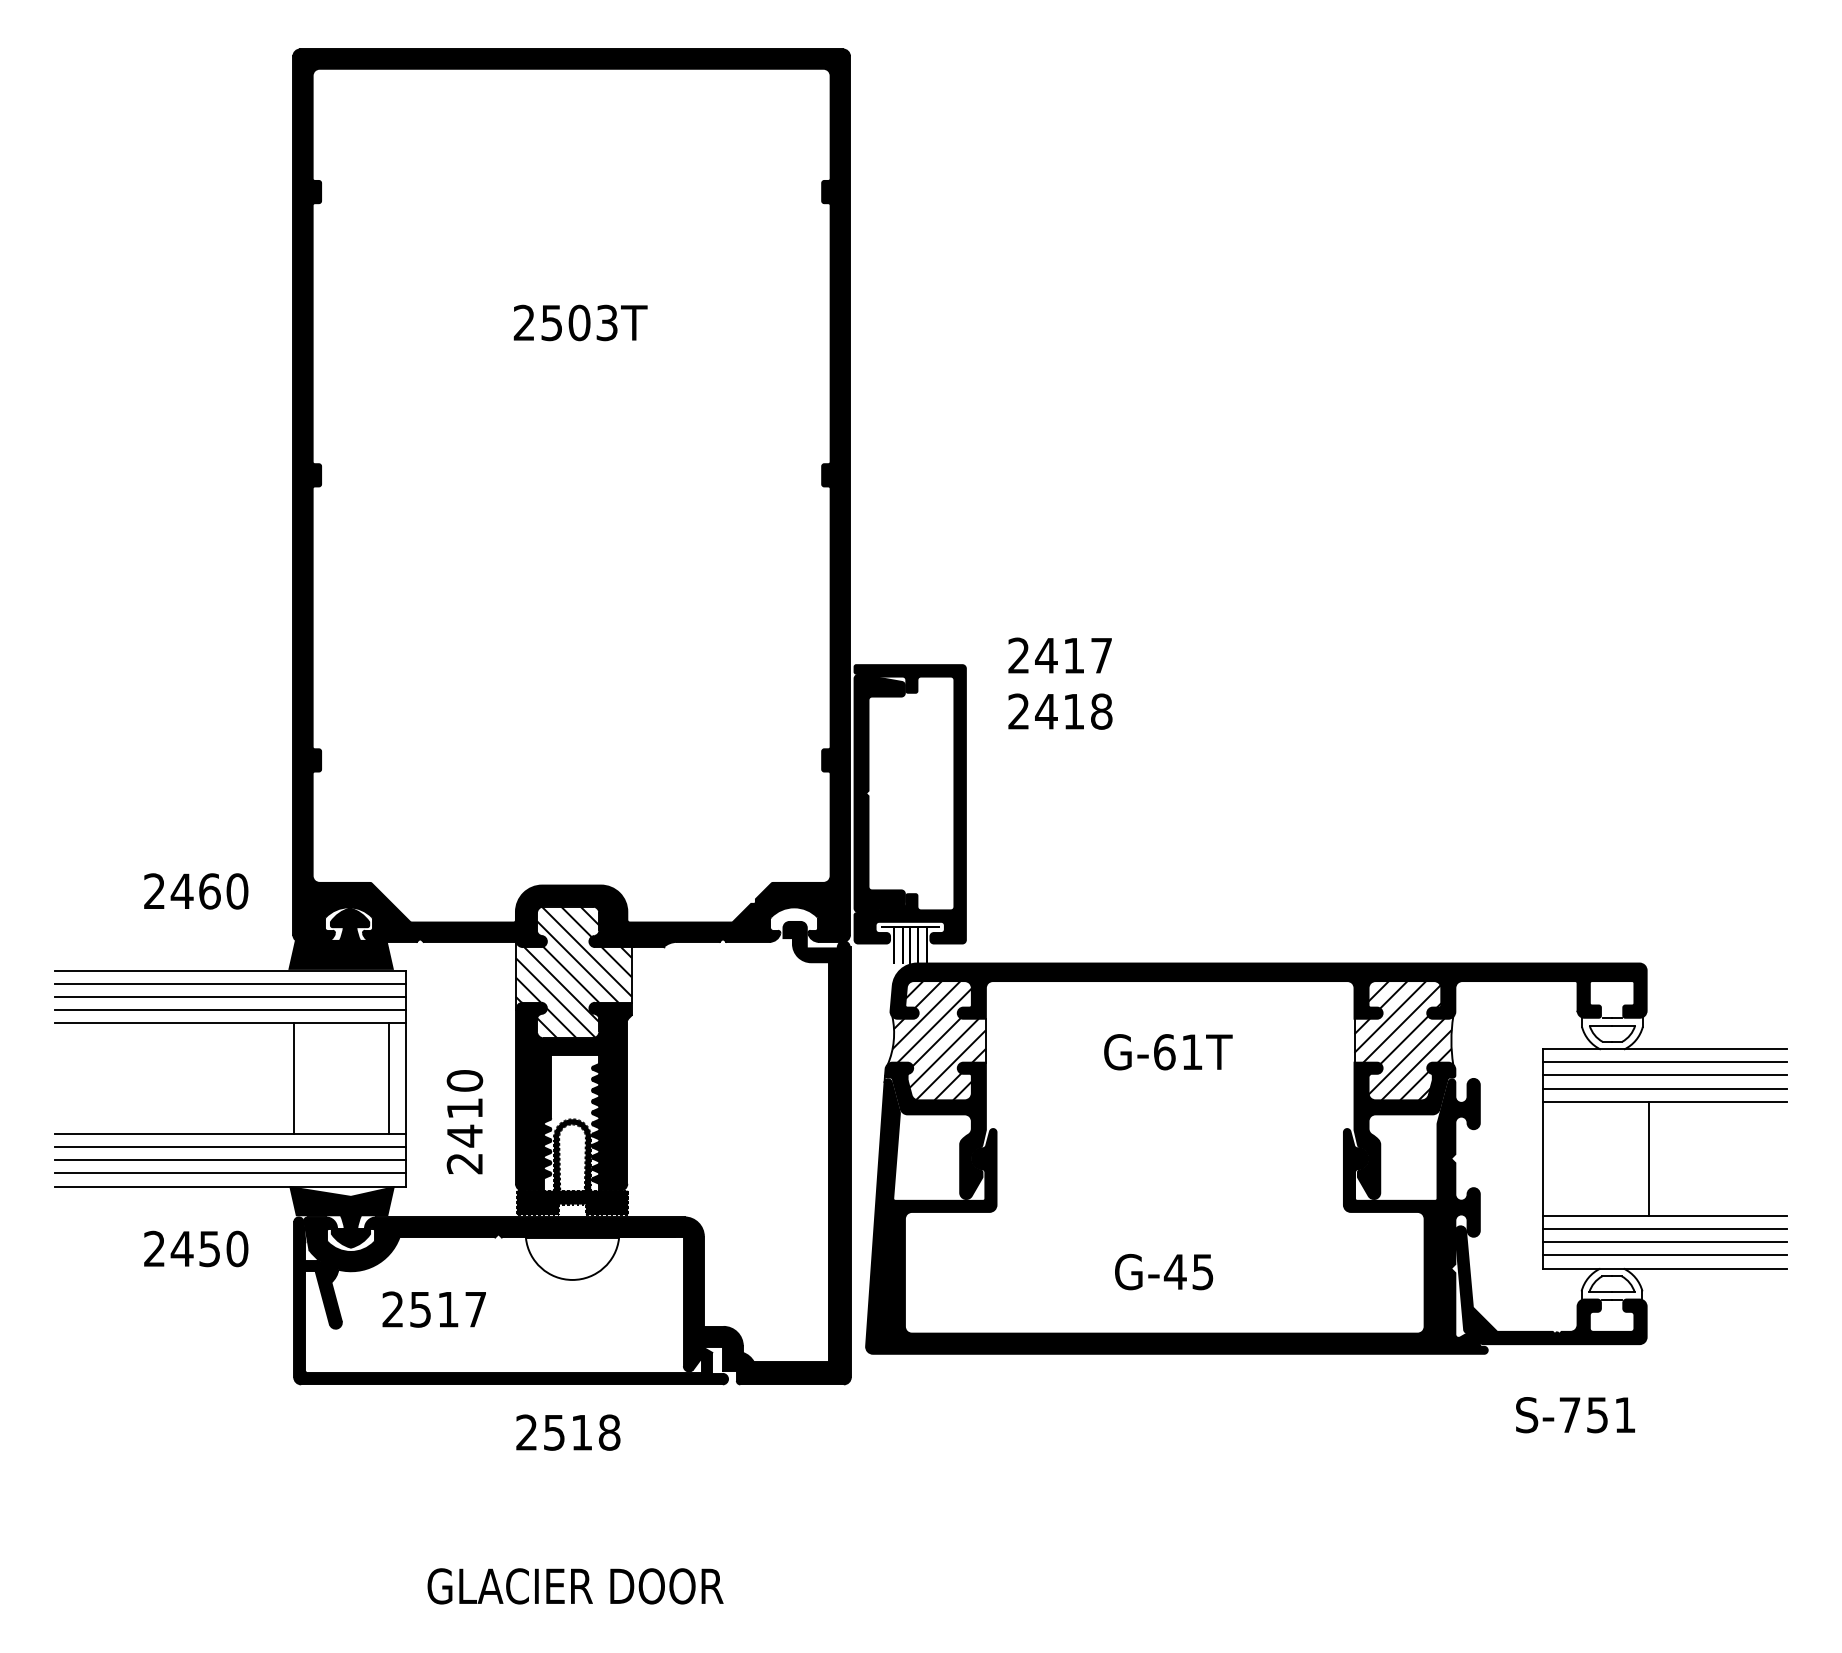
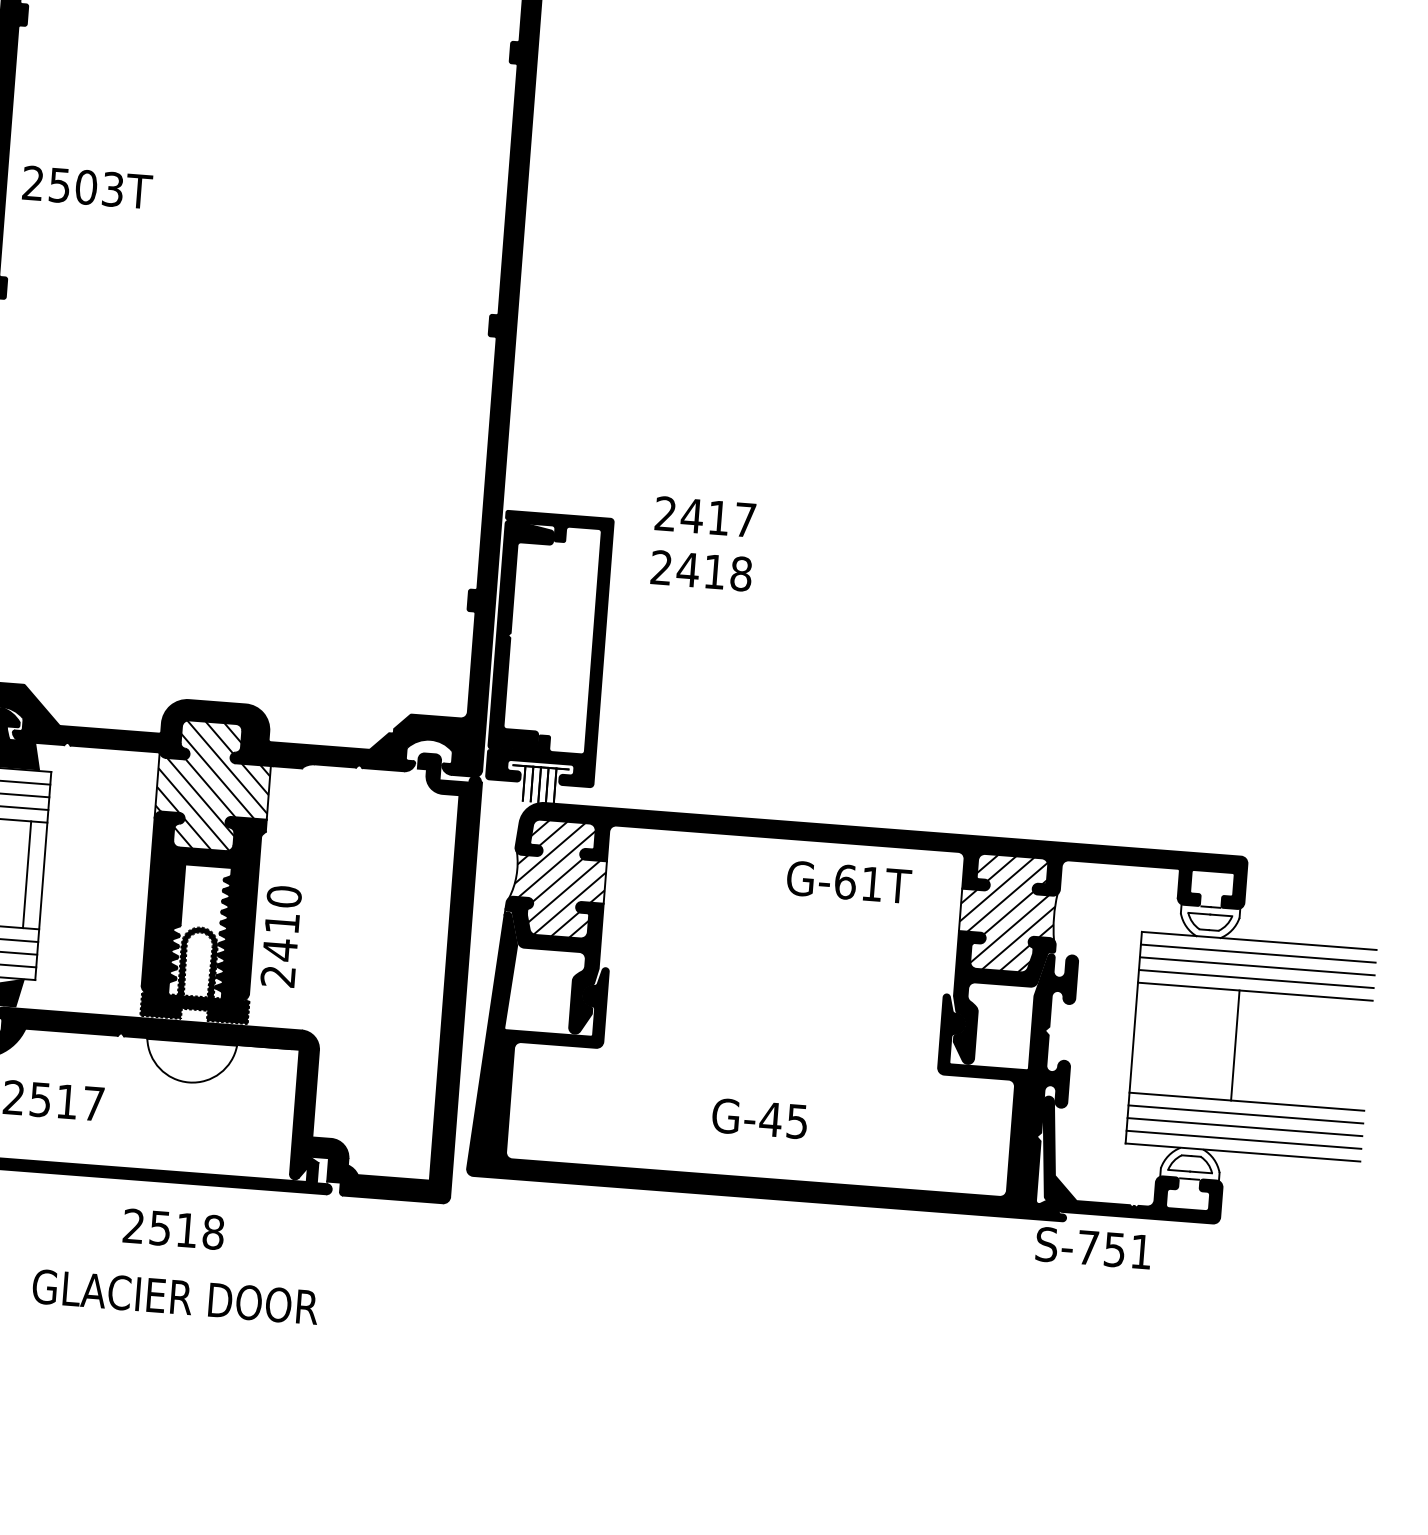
text: (580, 322) -> (87, 187), moved
text: (1168, 1052) -> (849, 882), moved
text: (464, 1122) -> (280, 936), moved
text: (1575, 1415) -> (1093, 1248), moved
text: (575, 1586) -> (175, 1297), moved

